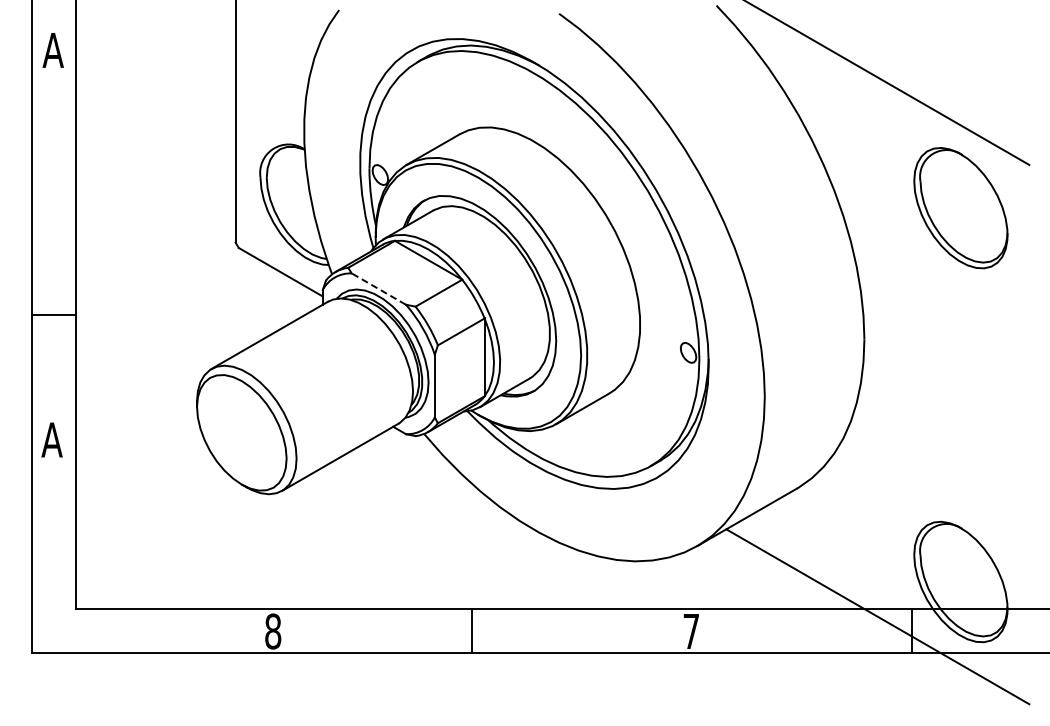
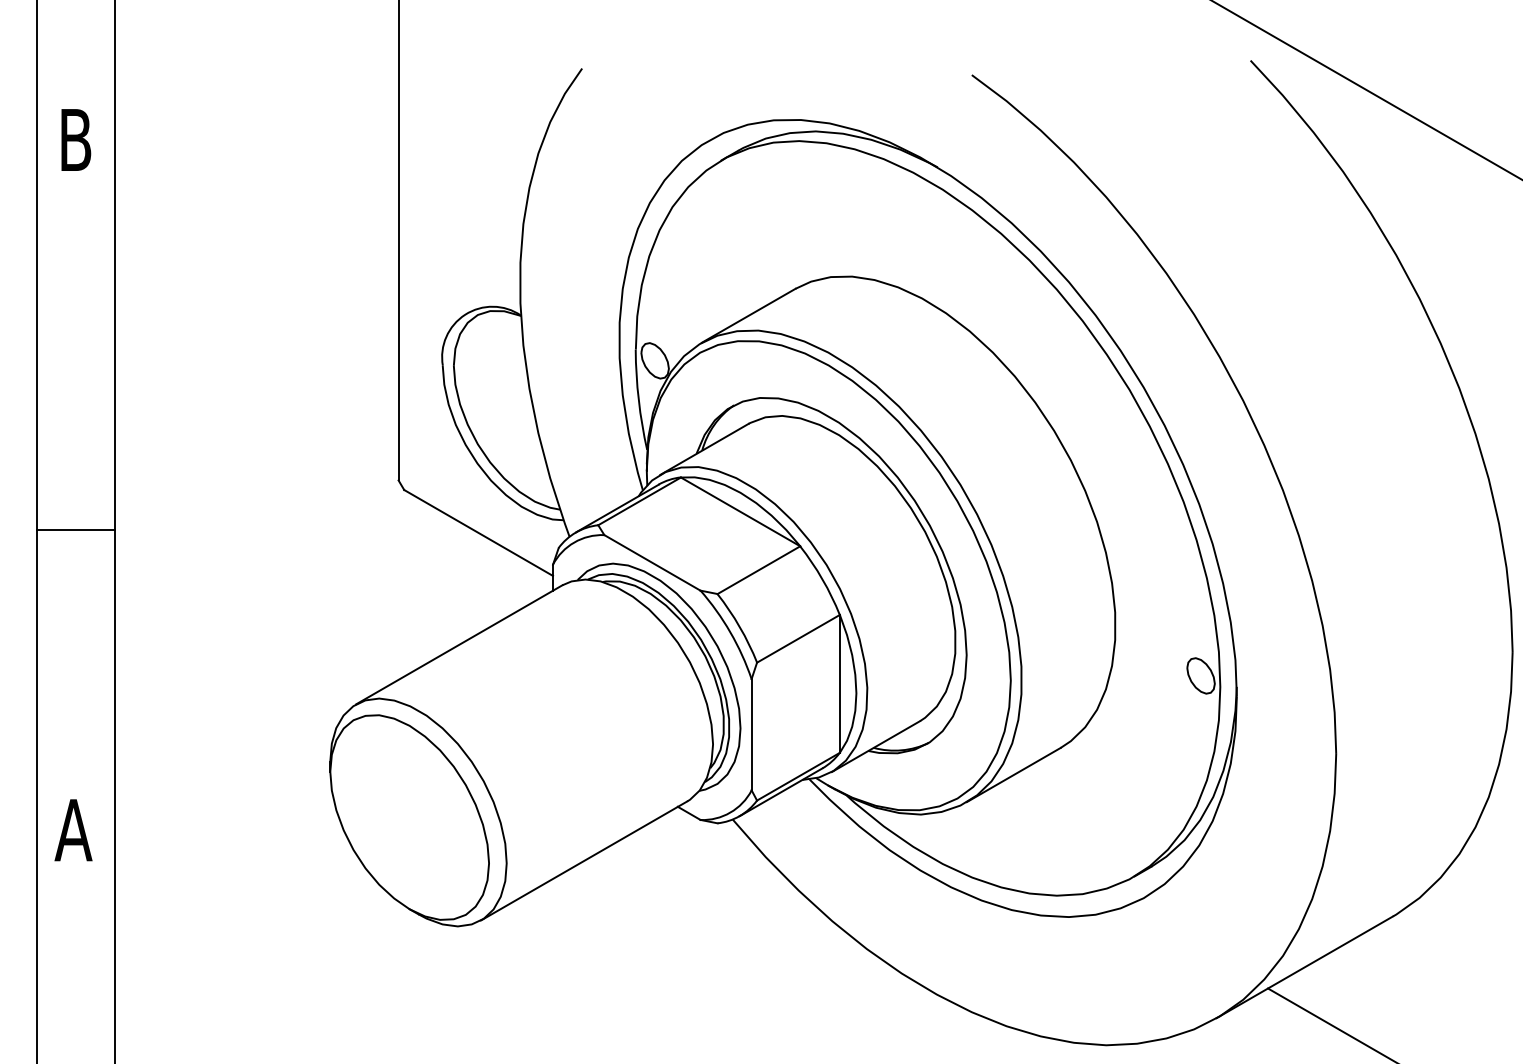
text: (52, 50) -> (74, 140), A -> B
line: (378, 288) -> (651, 561), dashed -> solid
line: (53, 315) -> (76, 529), moved

